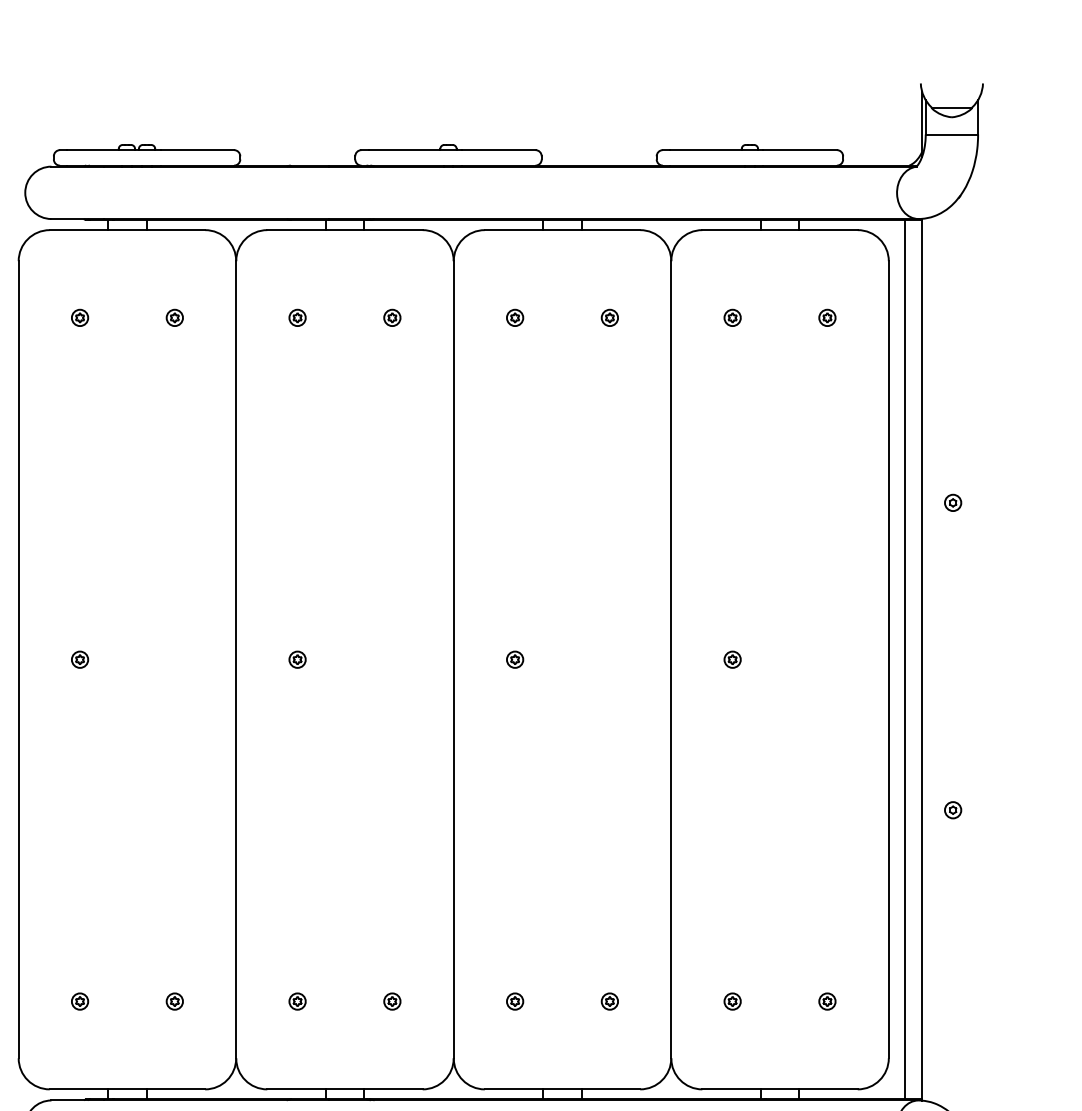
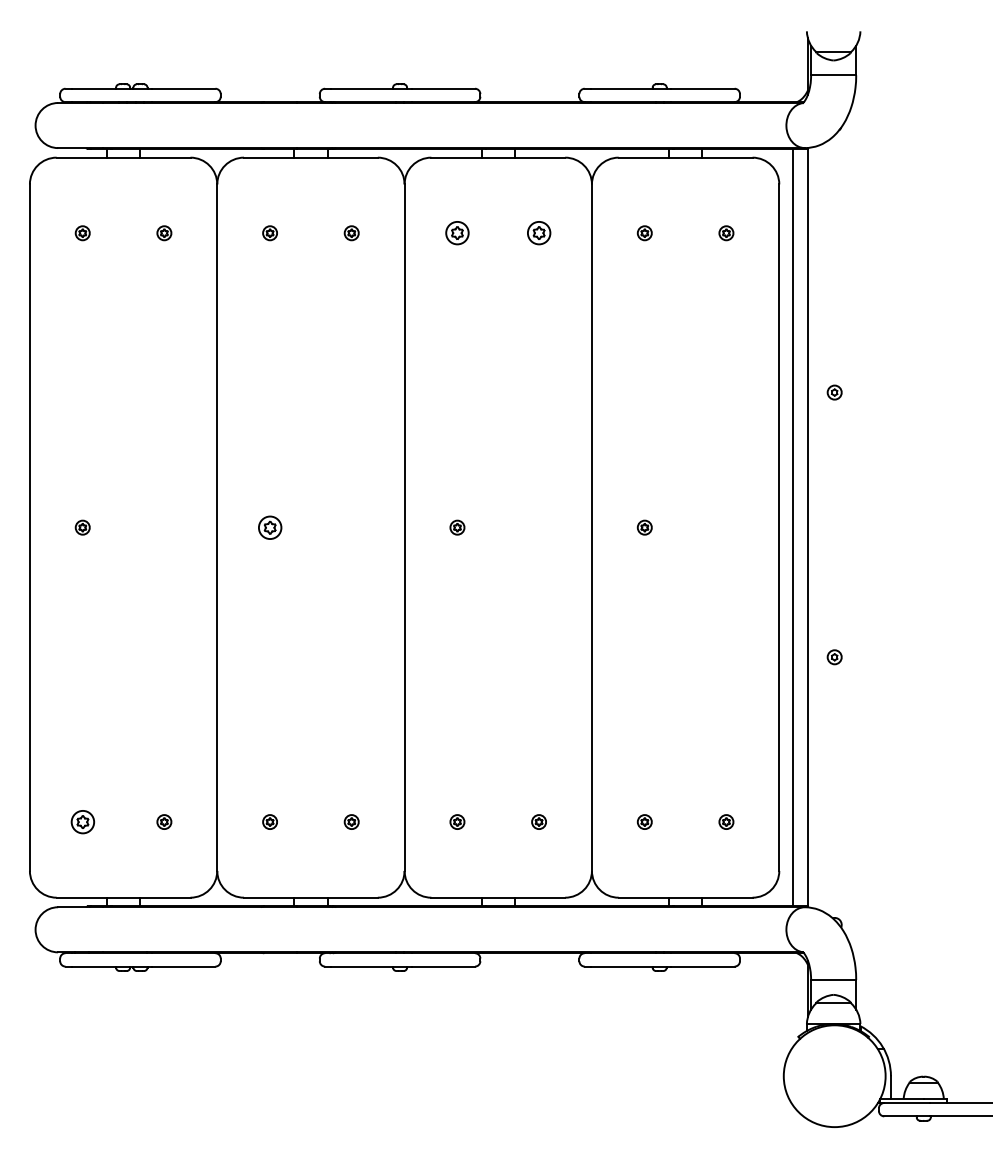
part: (515, 318) -> (457, 233), size x1.6
part: (609, 318) -> (538, 233), size x1.6
part: (296, 659) -> (269, 527), size x1.6
part: (79, 1000) -> (82, 821), size x1.6

